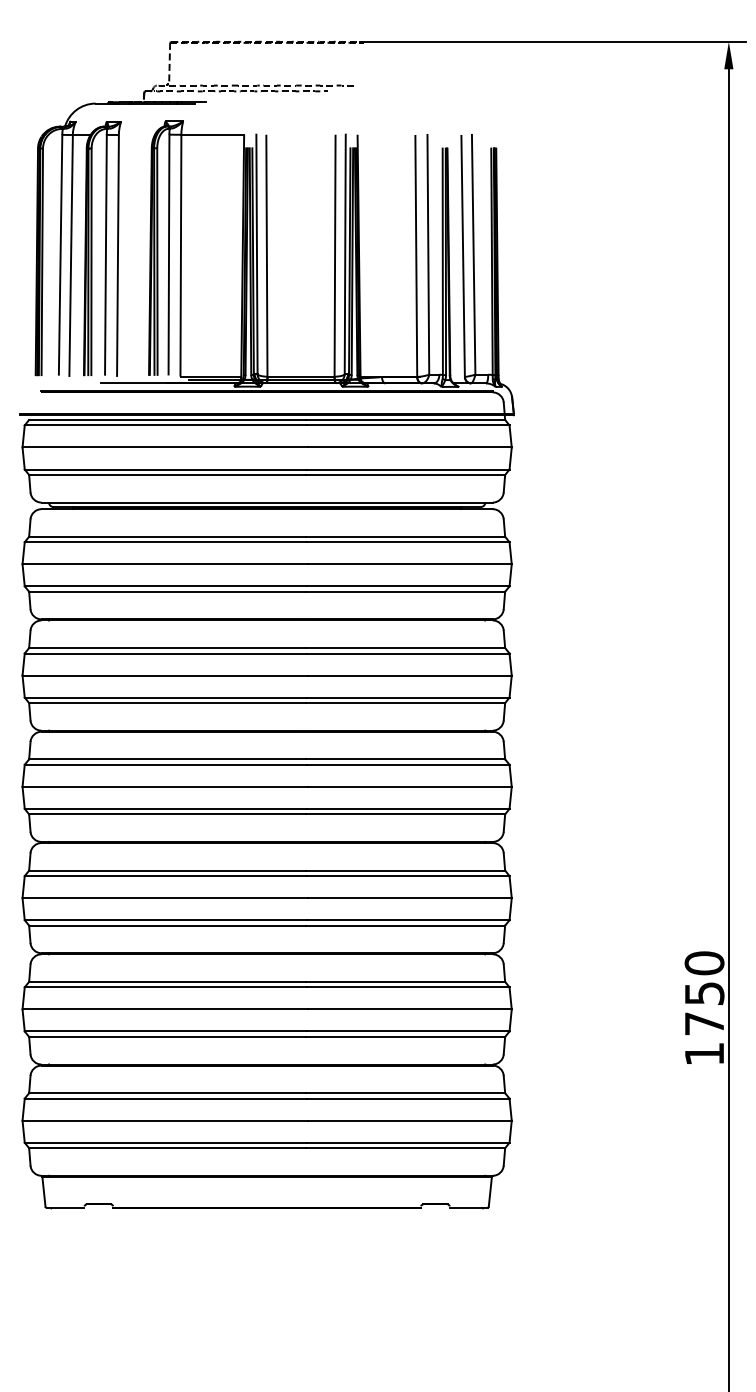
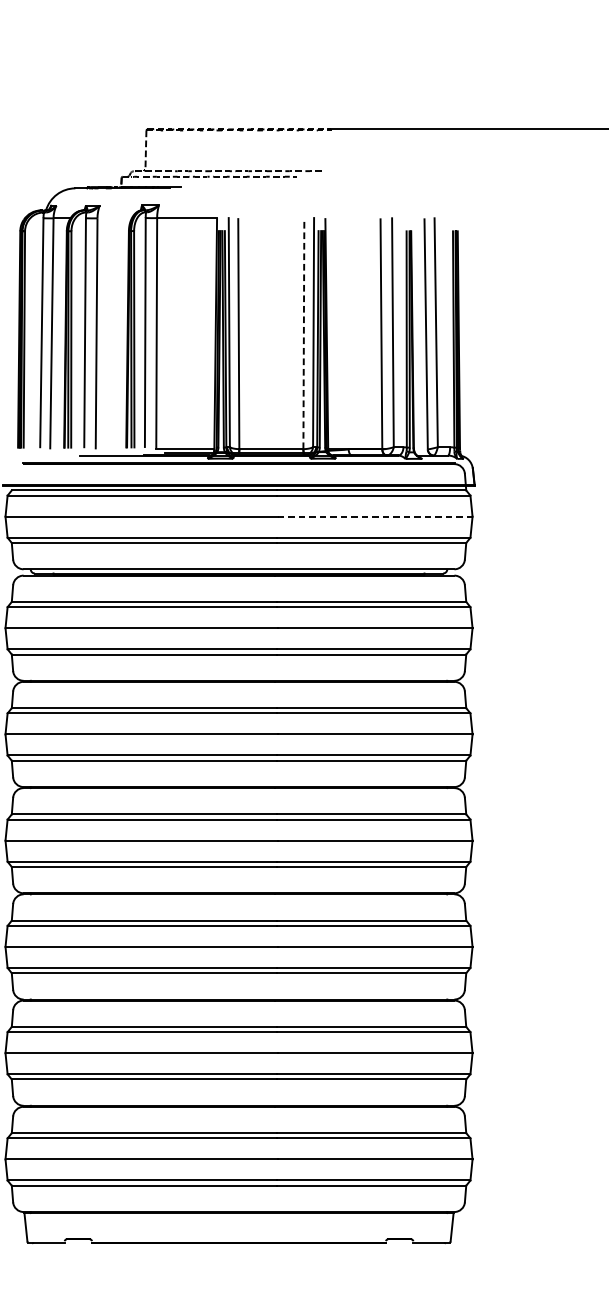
line: (335, 256) -> (304, 334), solid -> dashed
line: (410, 447) -> (375, 516), solid -> dashed

